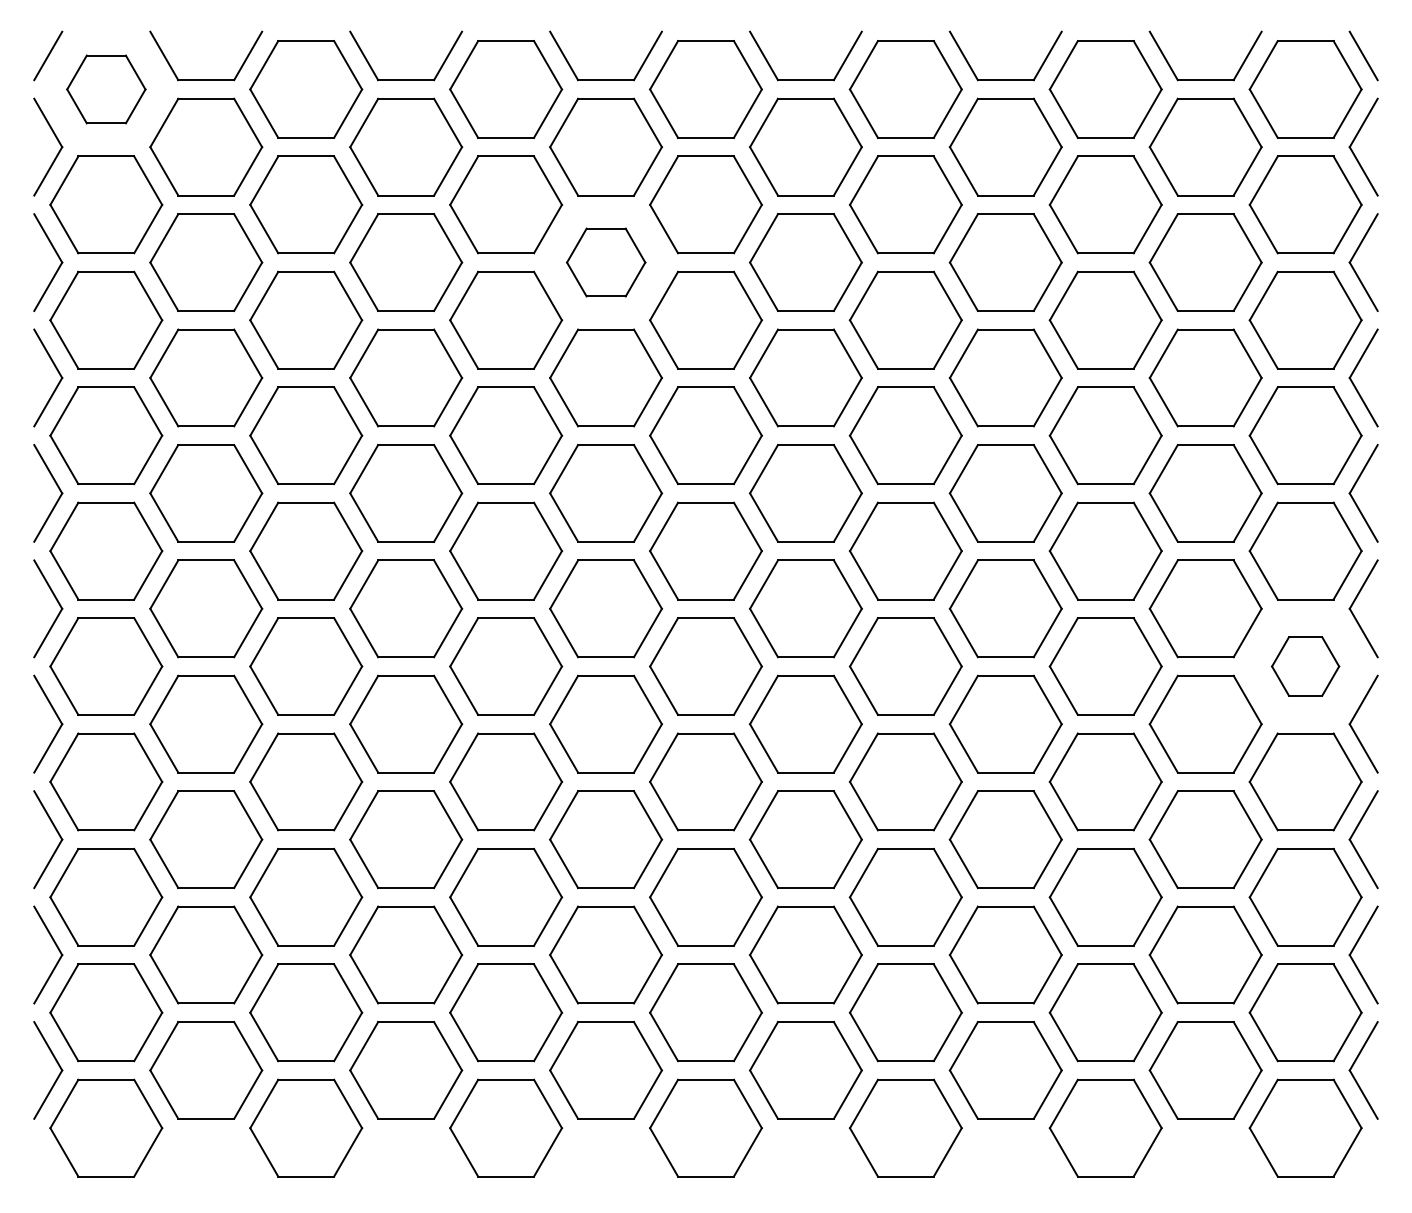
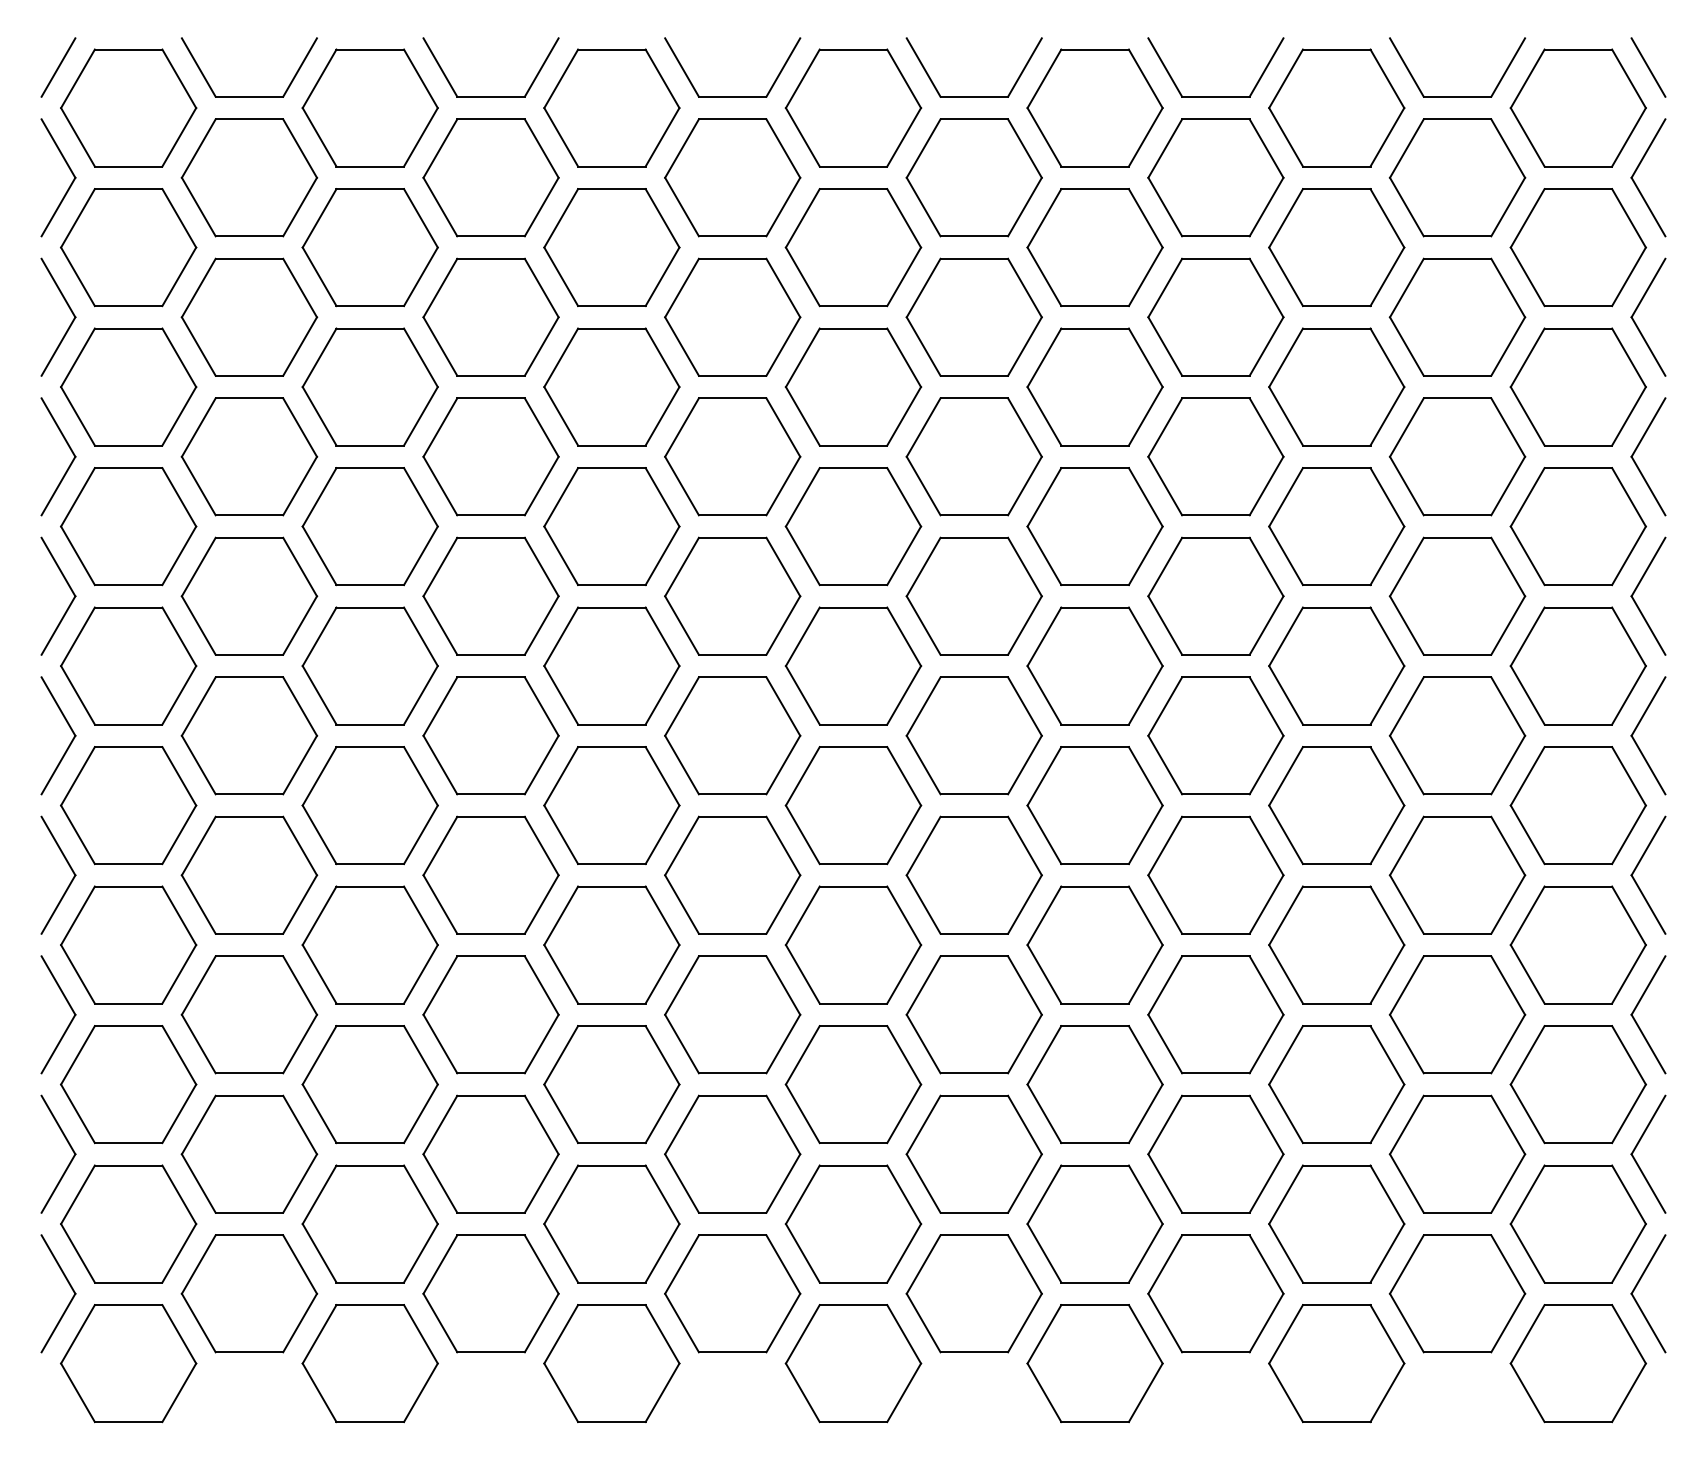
part: (106, 89) -> (128, 108), size x1.43
part: (606, 262) -> (733, 317), size x1.43
part: (1305, 666) -> (1578, 805), size x1.67

